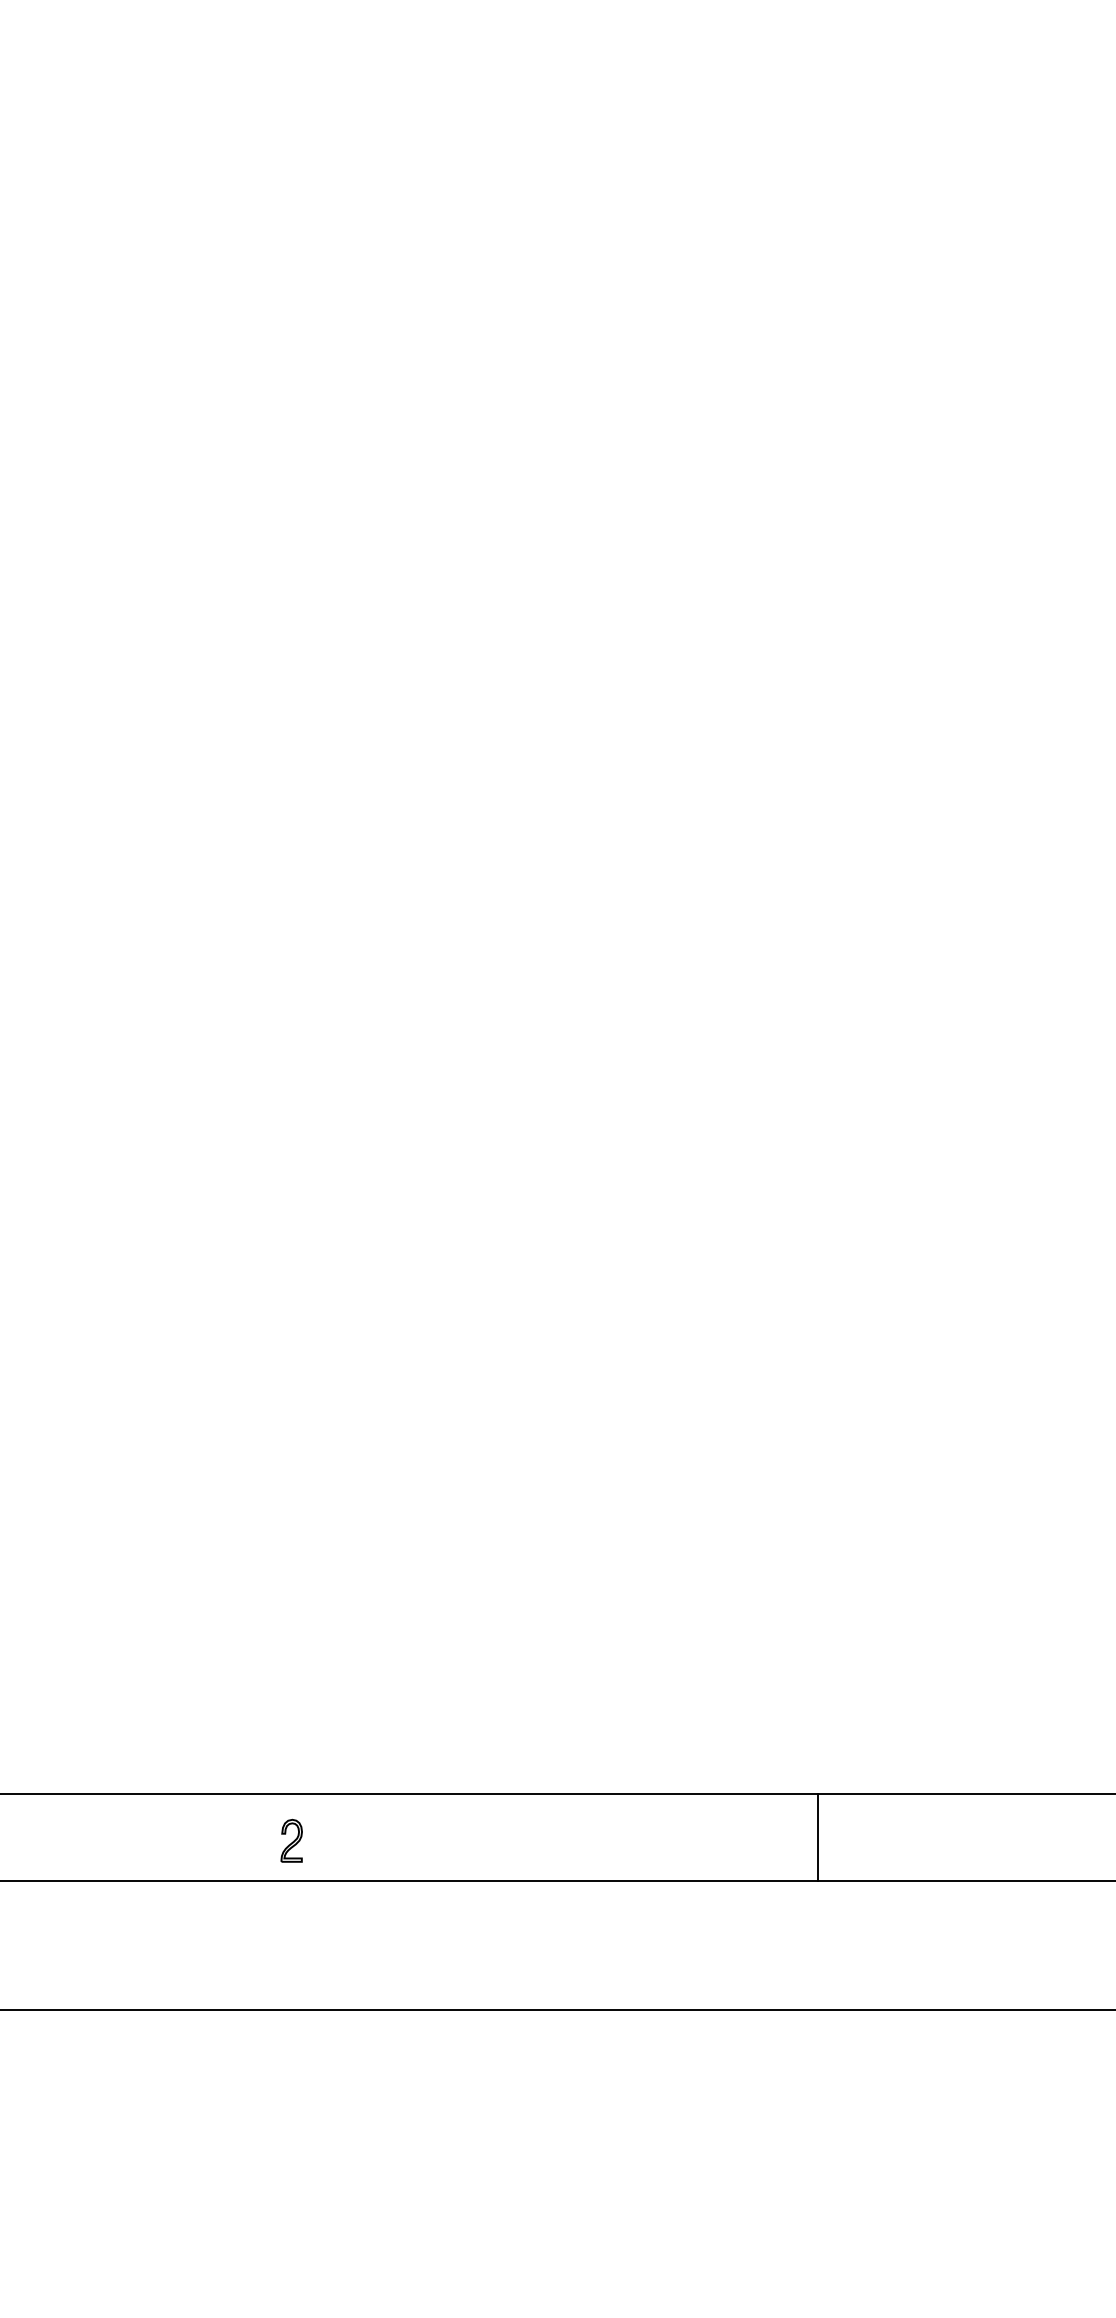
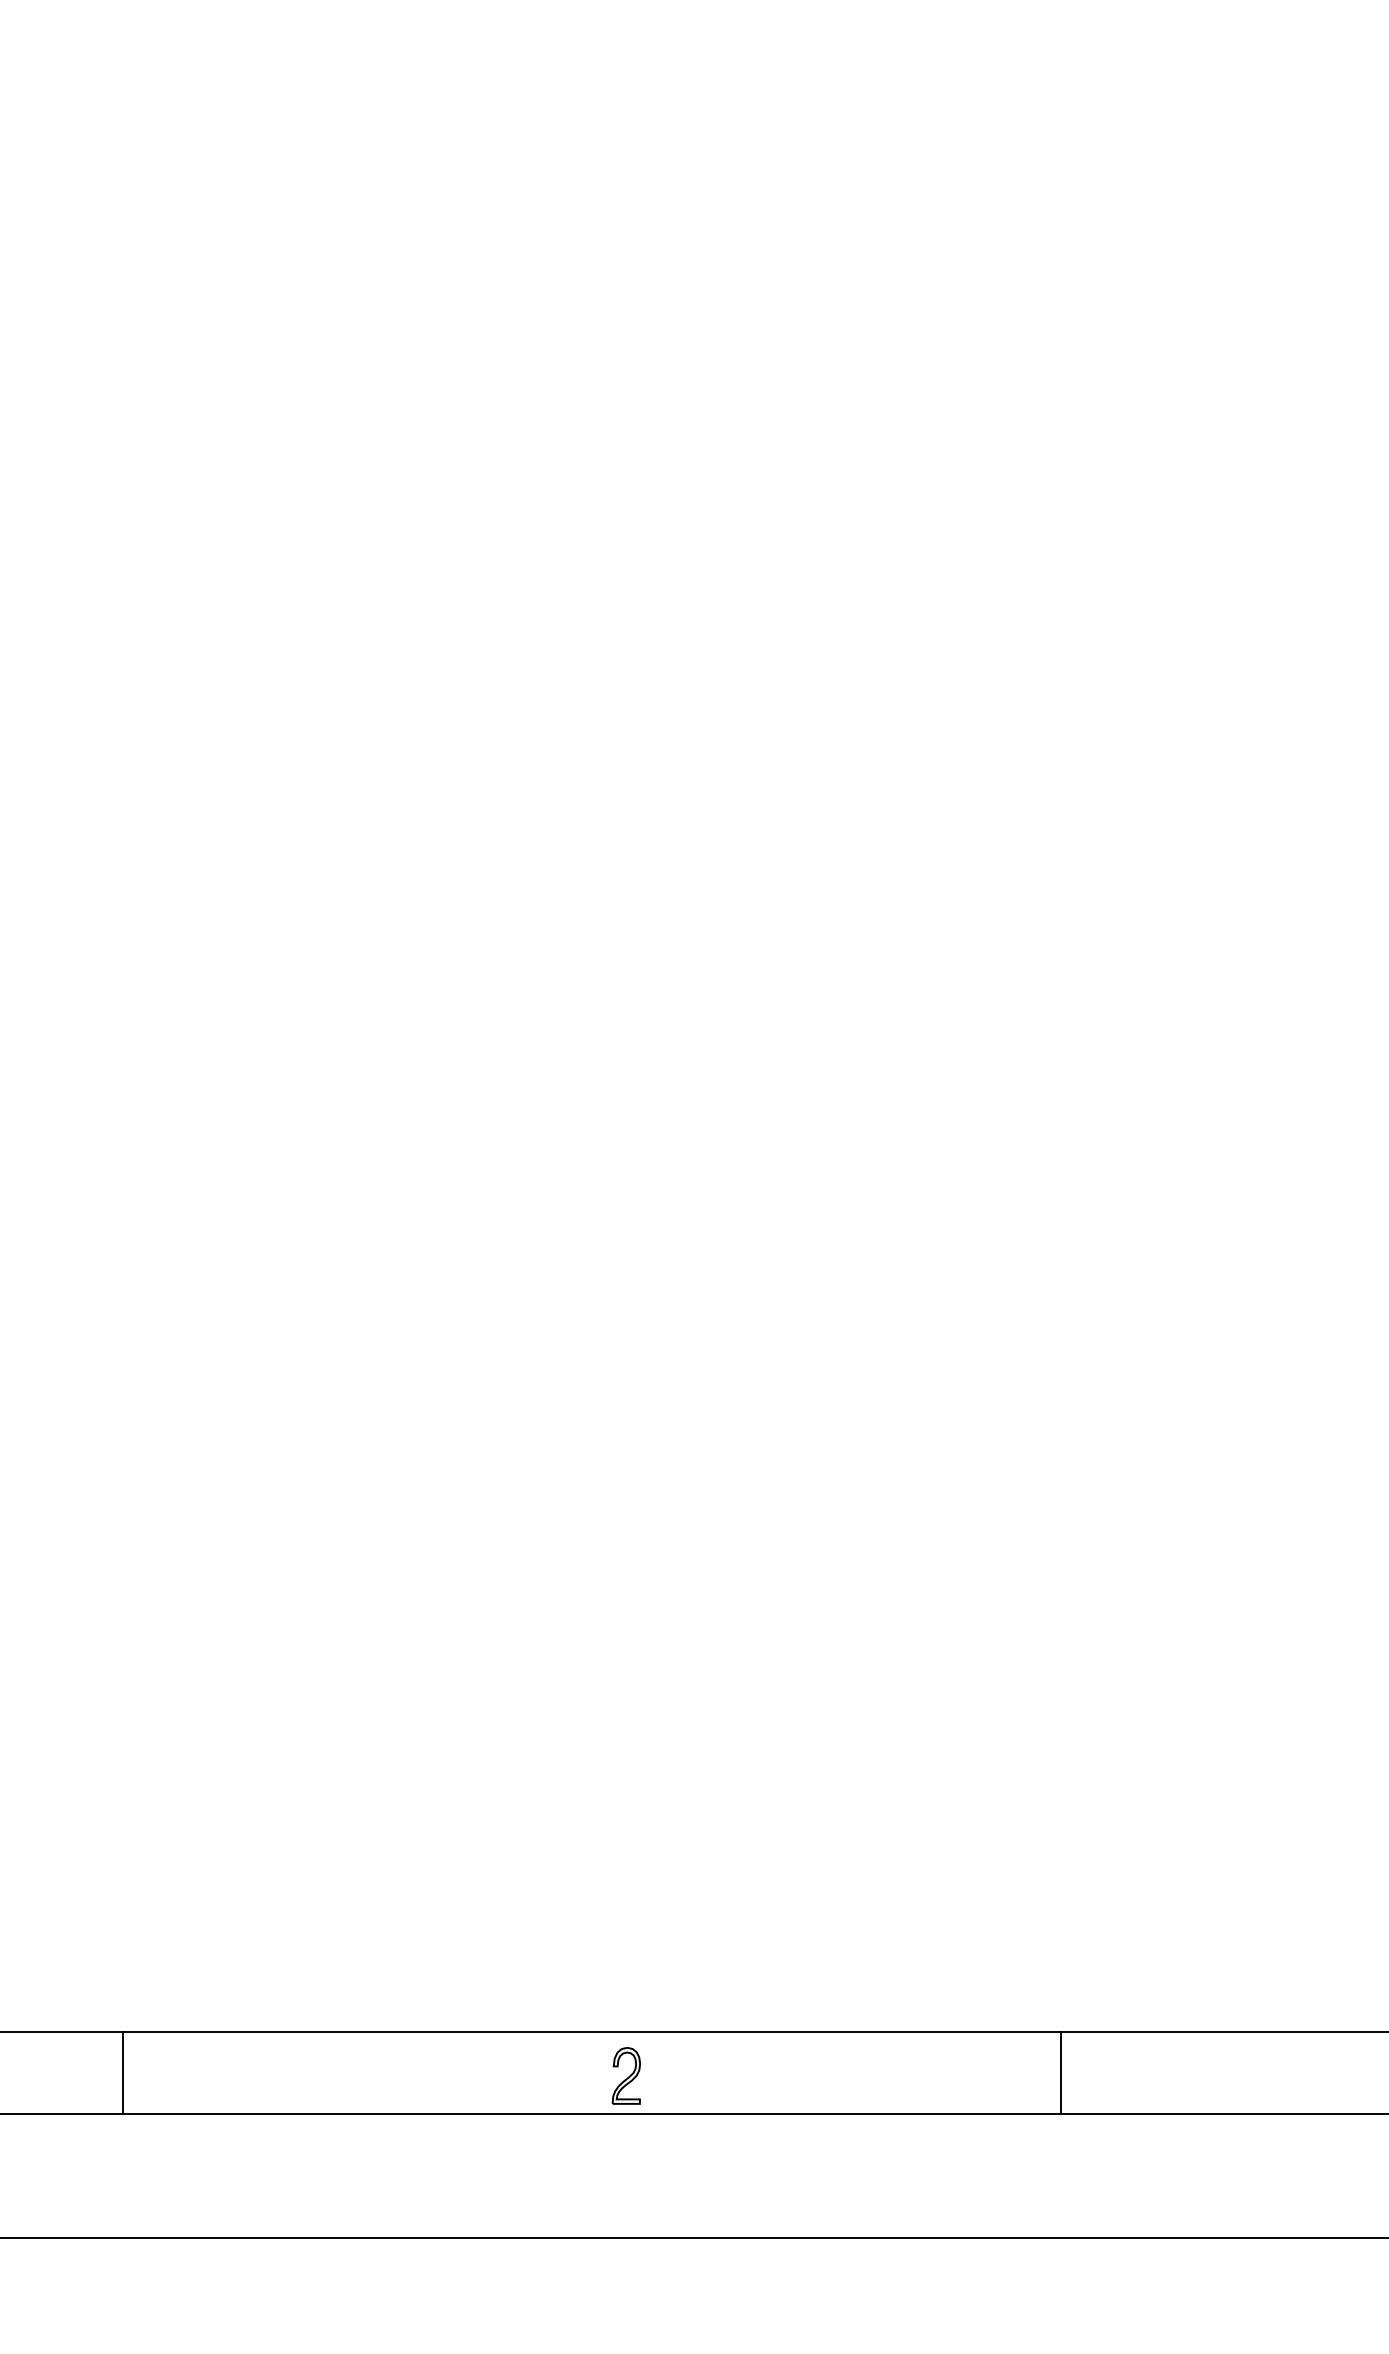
line: (818, 1837) -> (1061, 2072), moved
part: (290, 1840) -> (625, 2075), size x1.4

